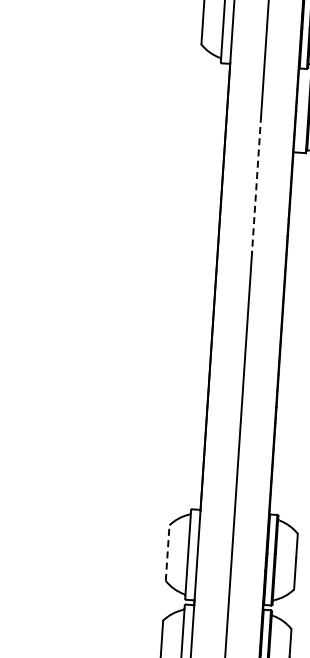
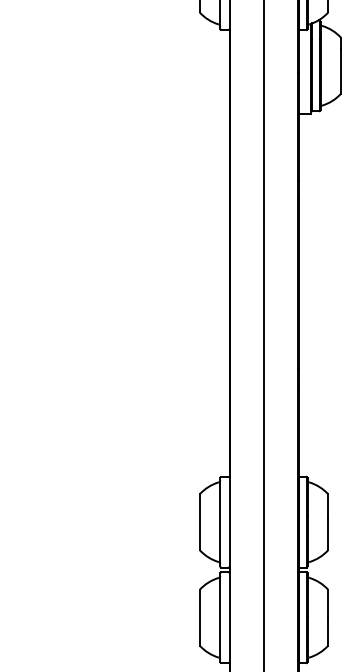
line: (256, 184) -> (263, 148), dashed -> solid
line: (167, 553) -> (199, 522), dashed -> solid

